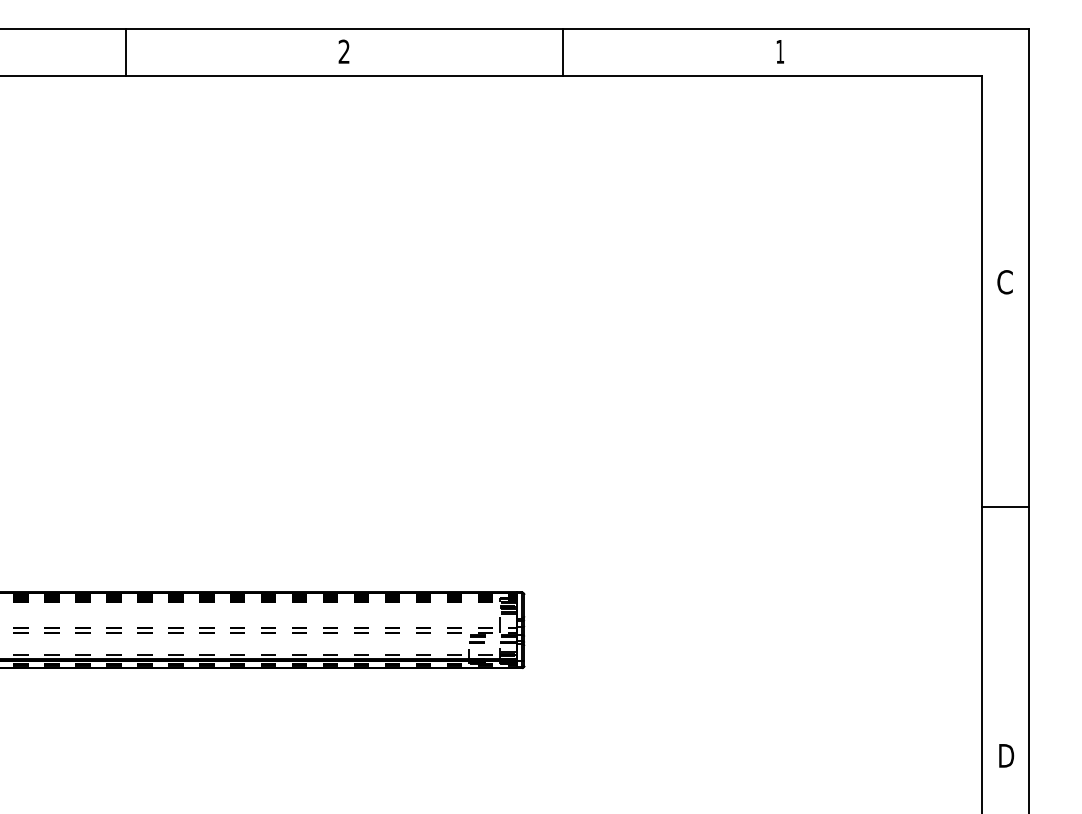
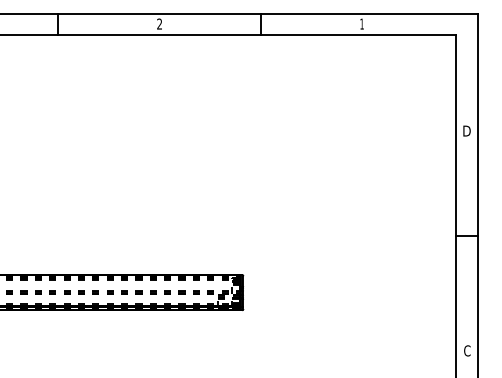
text: (1005, 280) -> (466, 130), C -> D
text: (1005, 754) -> (466, 350), D -> C

